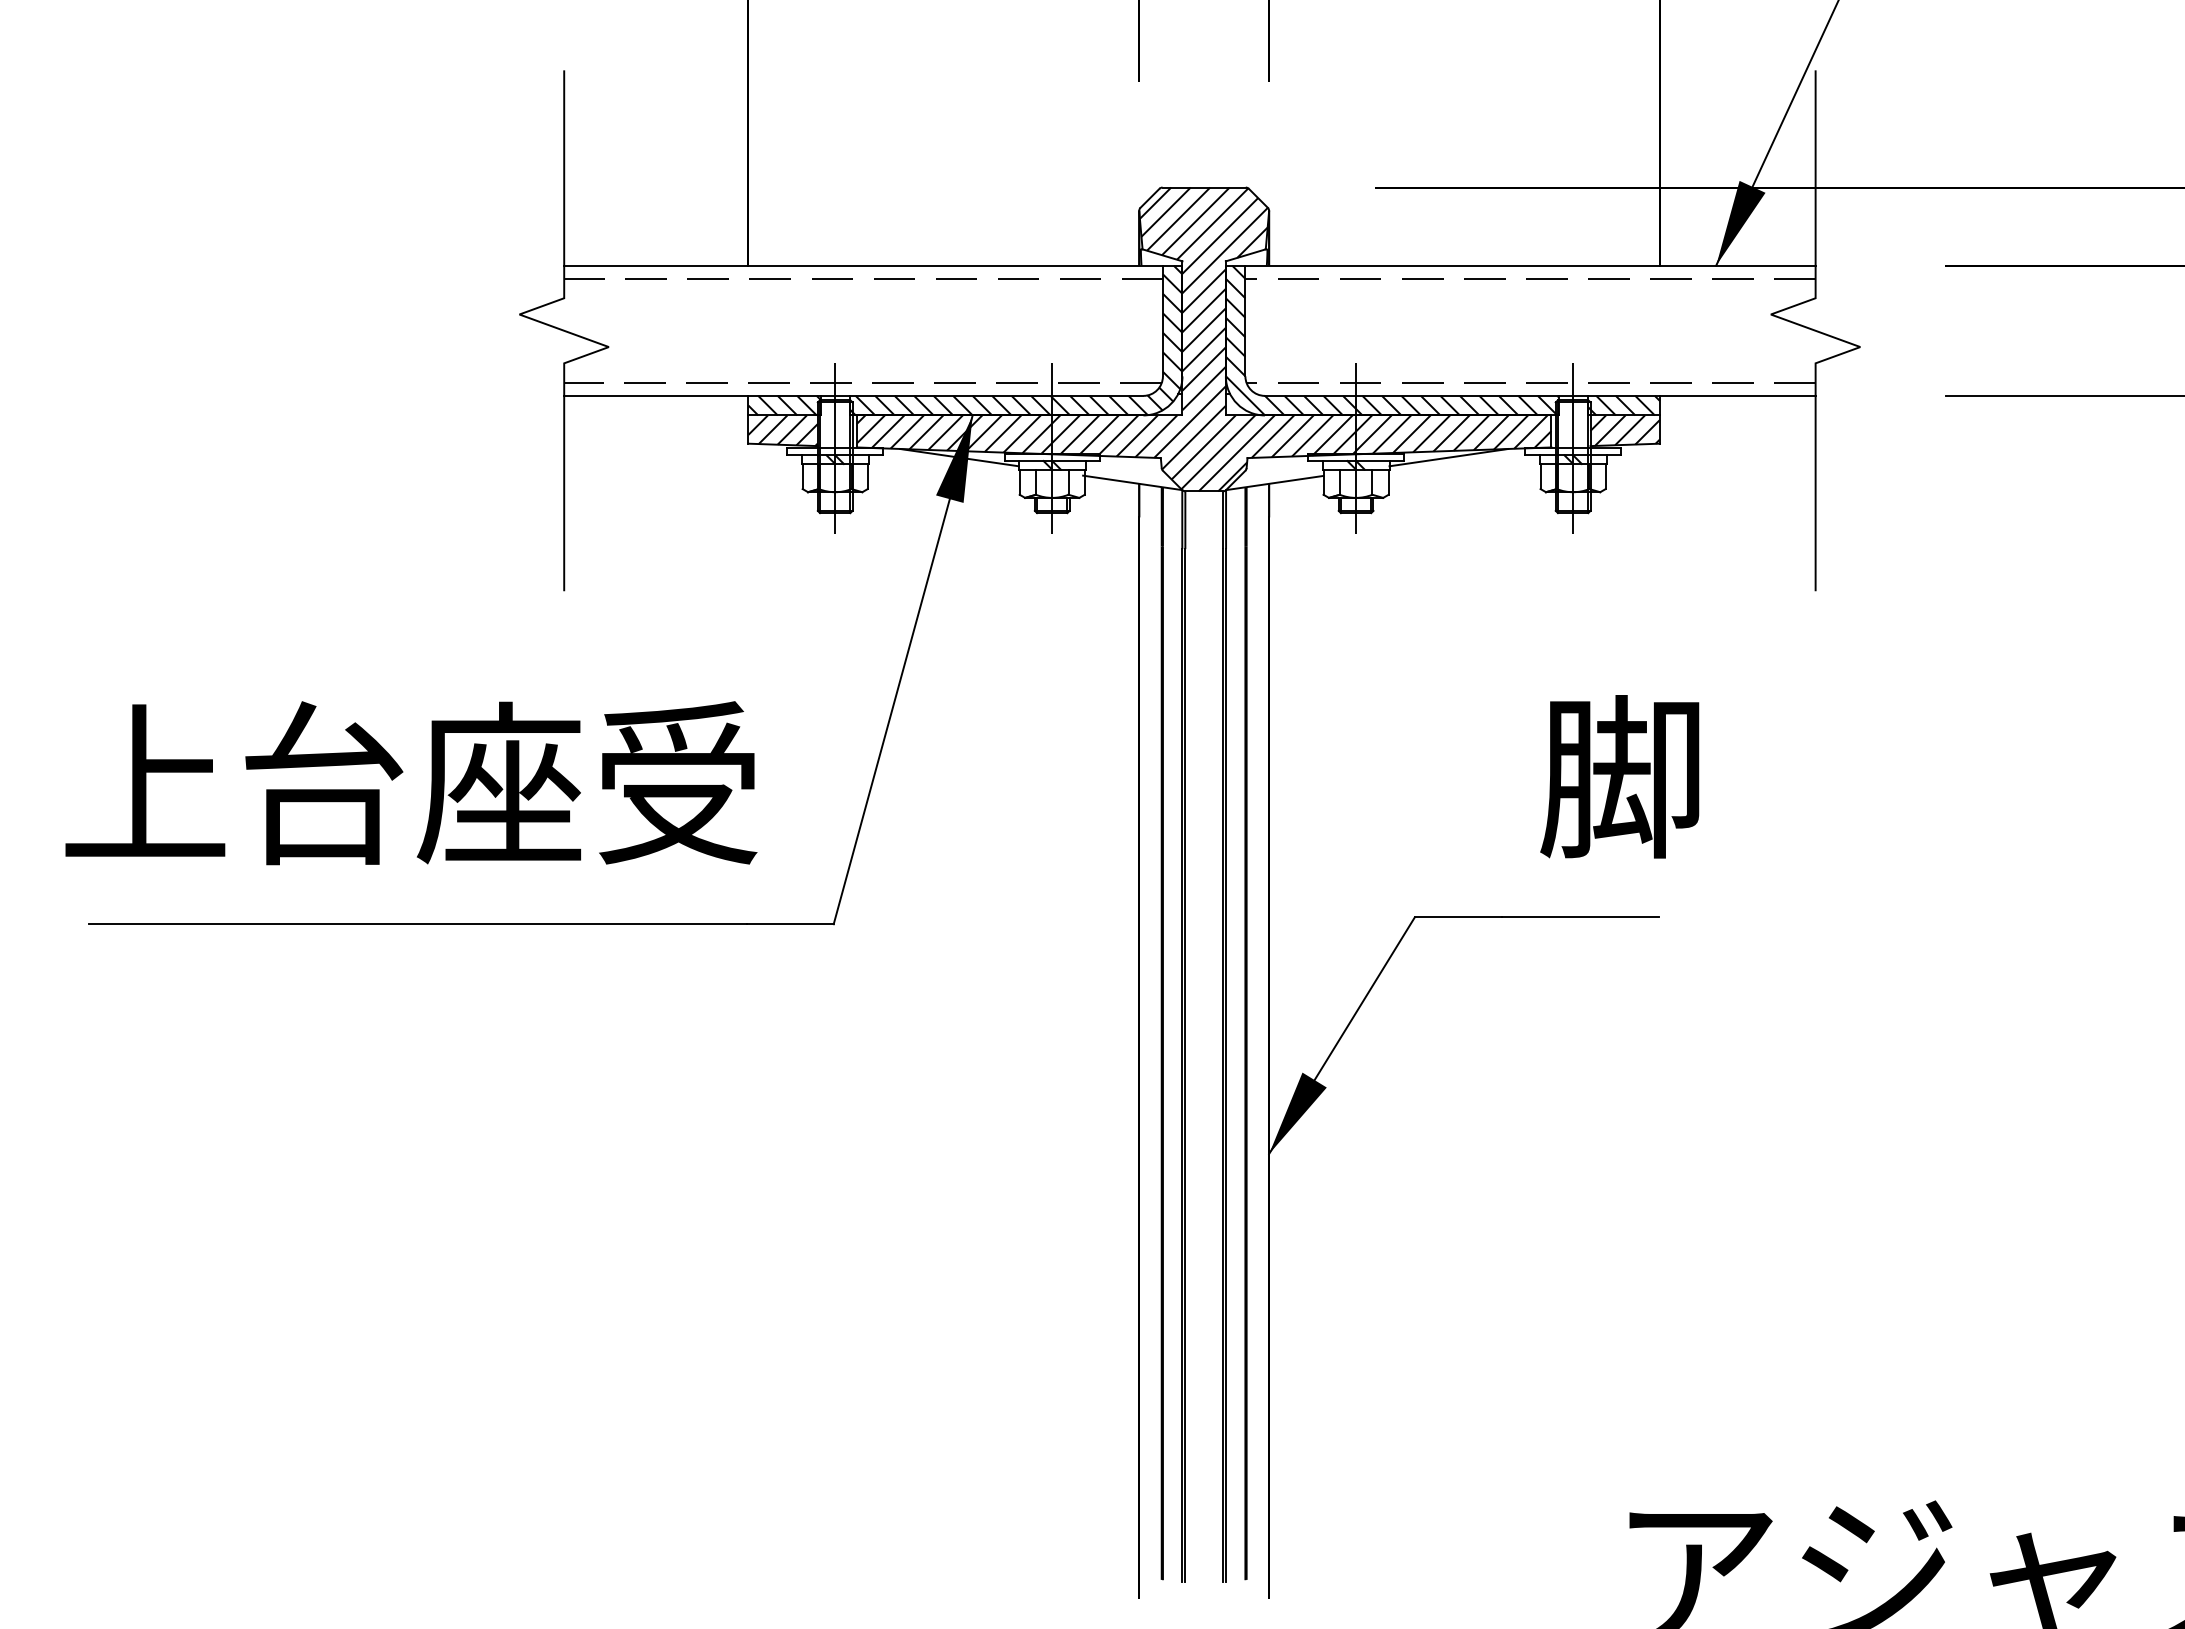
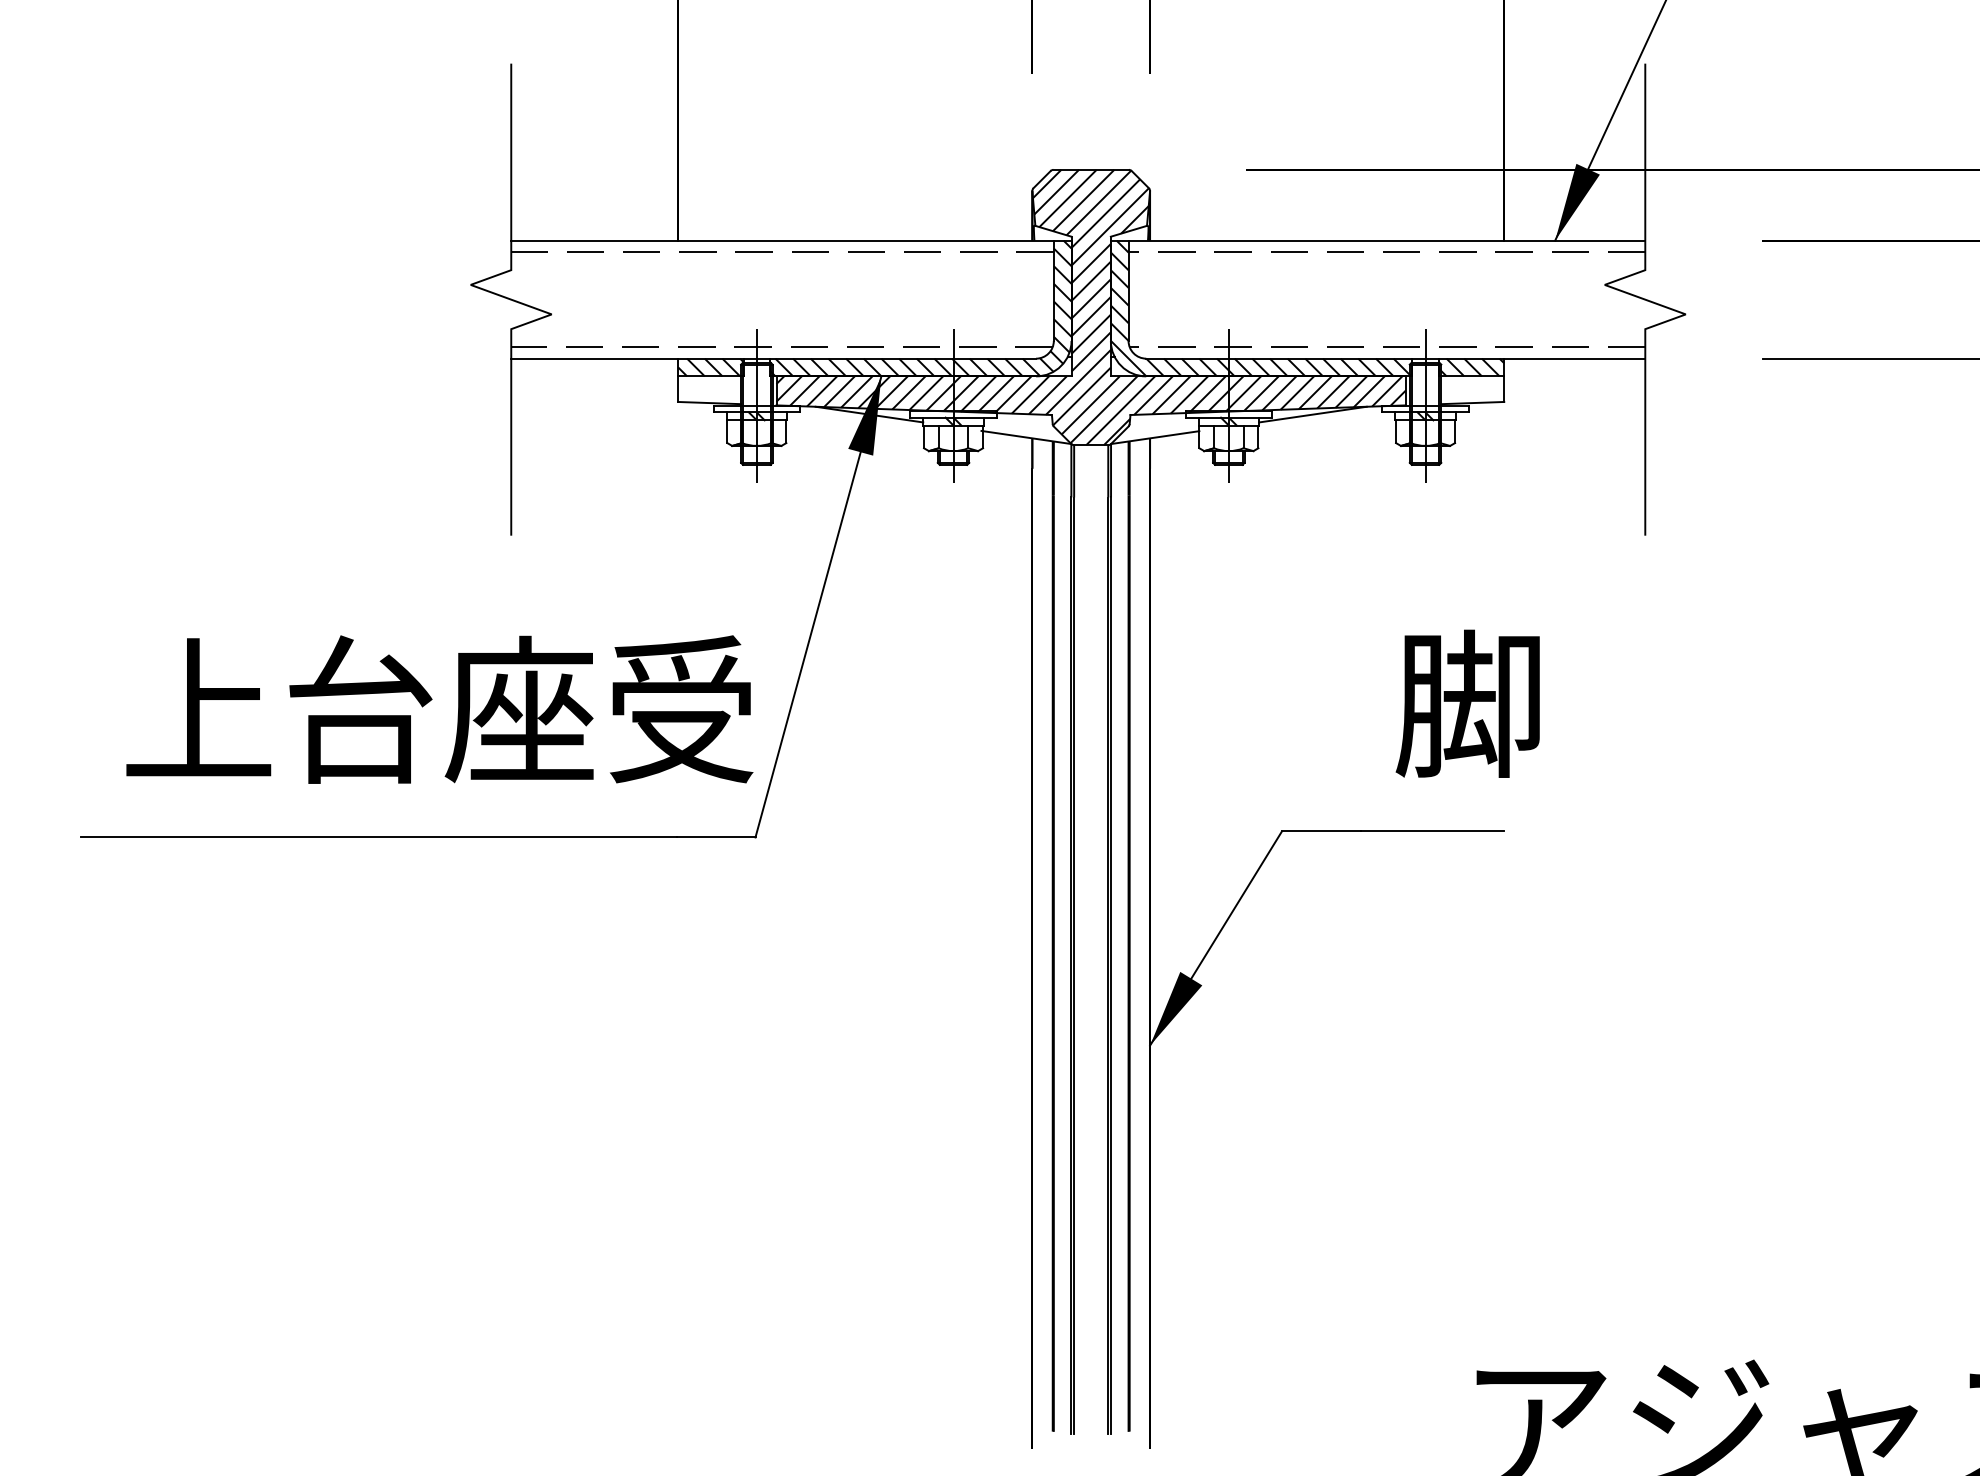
hatch: (782, 430) -> (709, 390), removed
hatch: (1624, 430) -> (1472, 390), removed
text: (411, 783) -> (439, 709), moved

